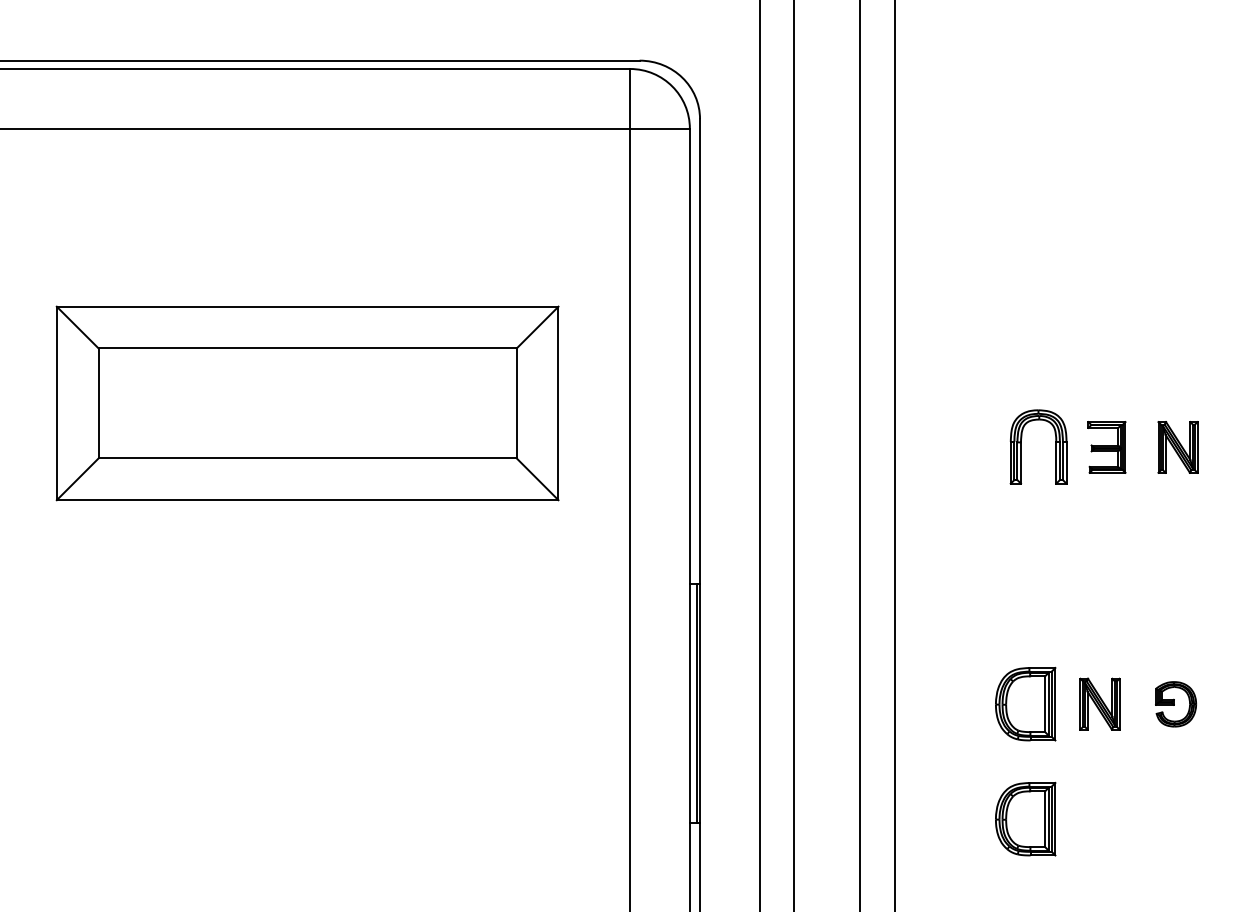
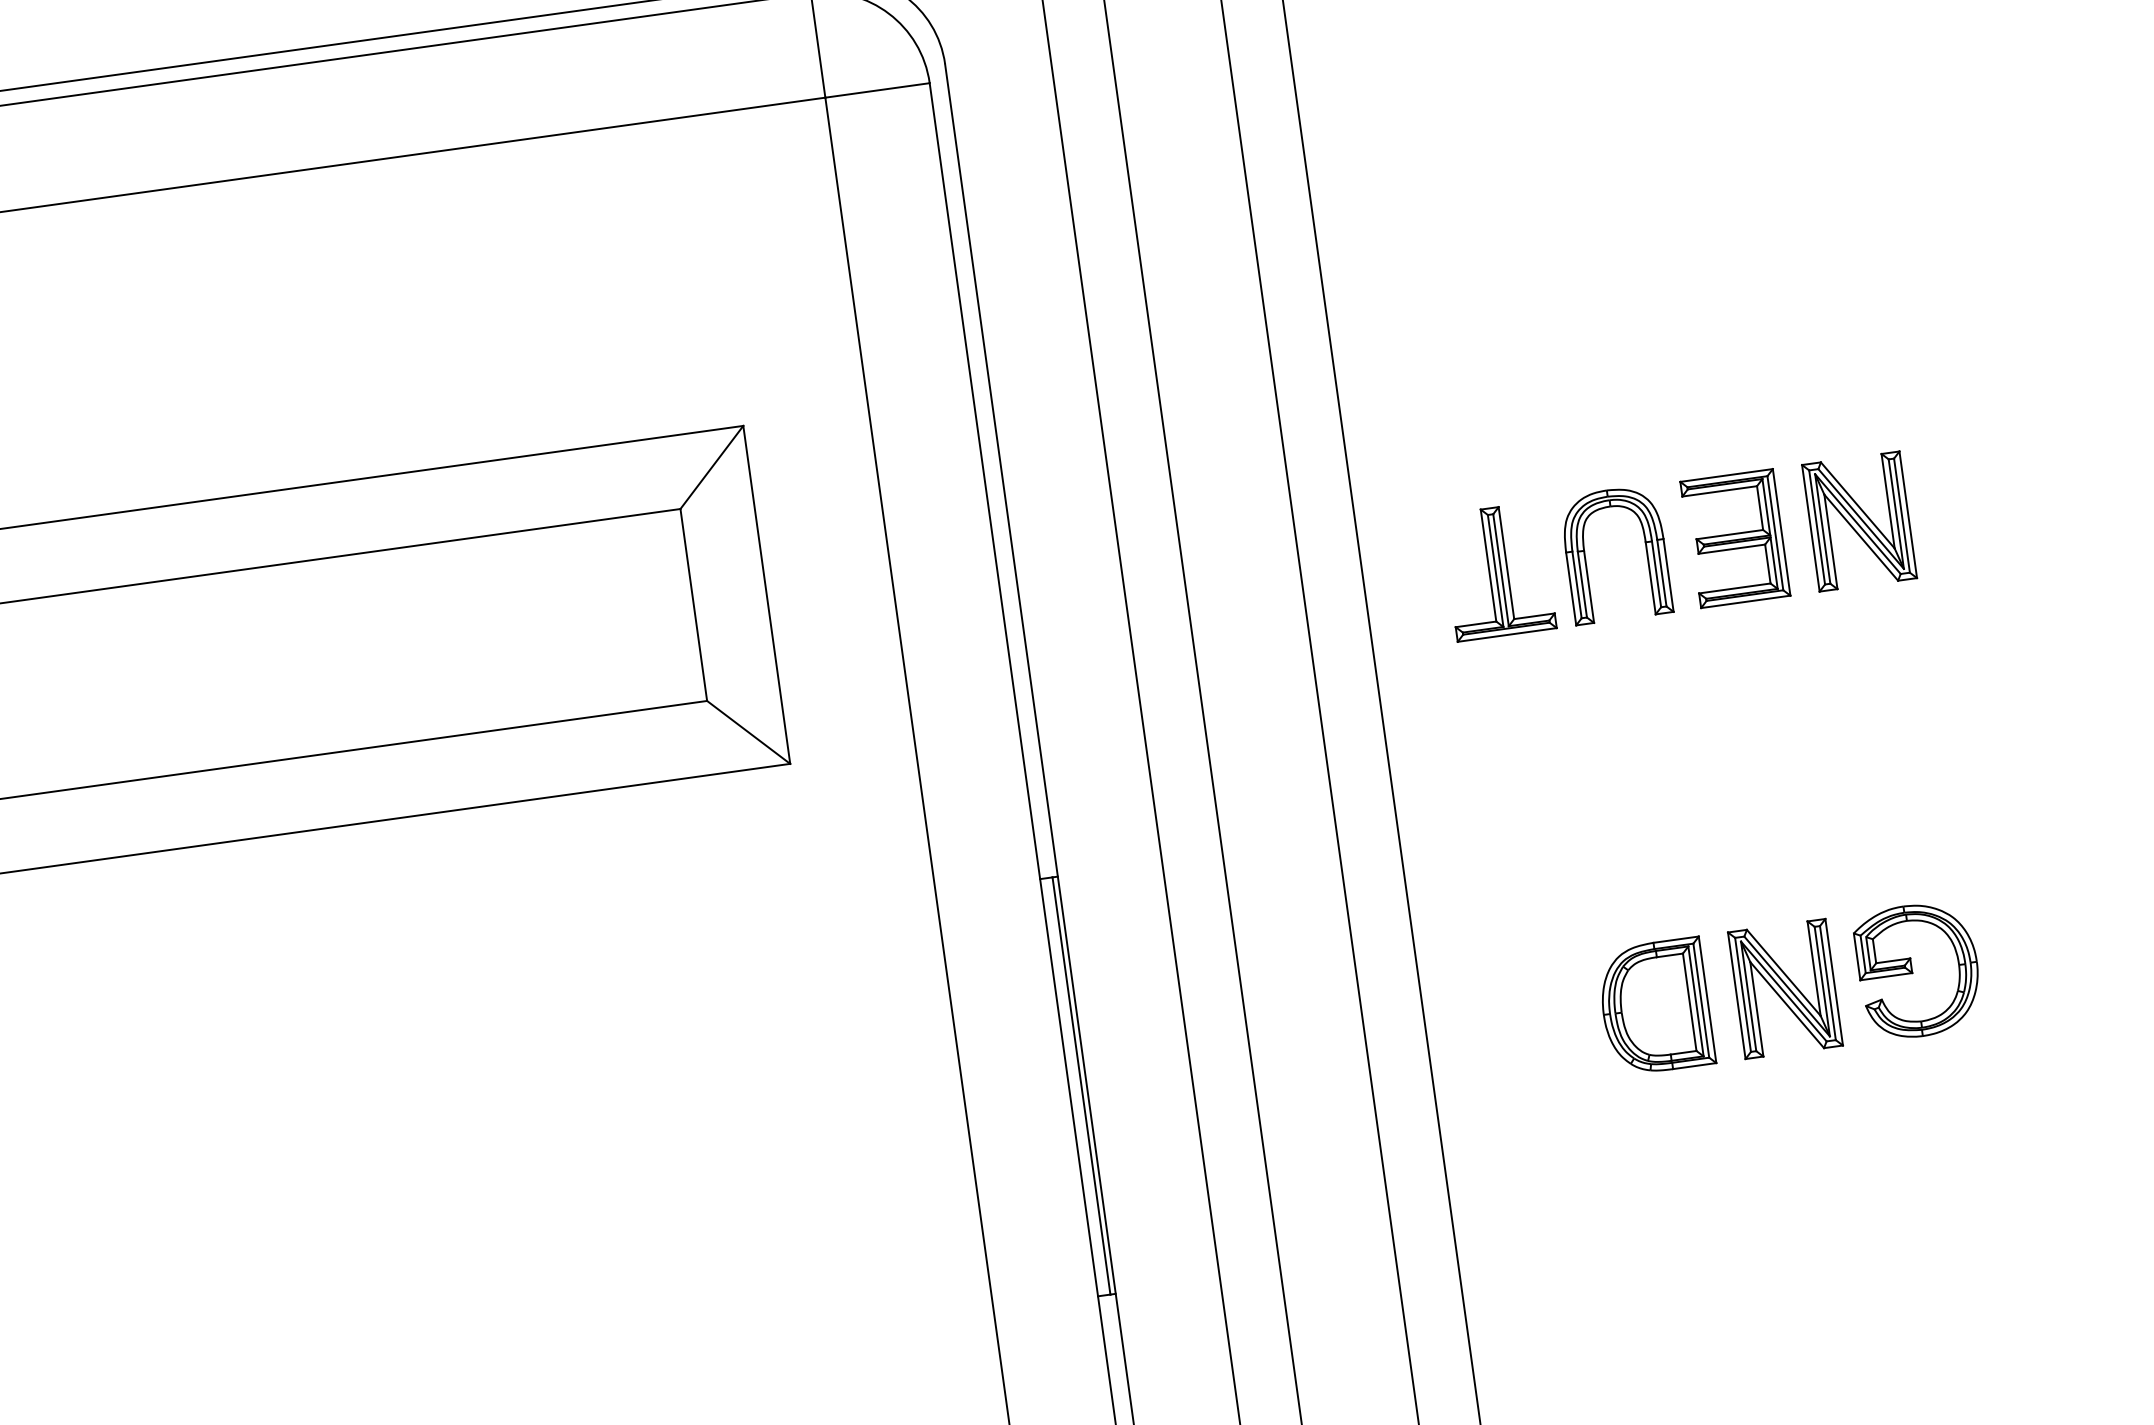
part: (970, 447) -> (1497, 571), added
part: (1106, 447) -> (1734, 539), size x1.43
part: (1177, 447) -> (1858, 521), size x1.43
part: (1099, 703) -> (1784, 987), size x1.43
part: (1175, 704) -> (1917, 971), size x1.67
part: (1025, 818) -> (1683, 1206), removed

